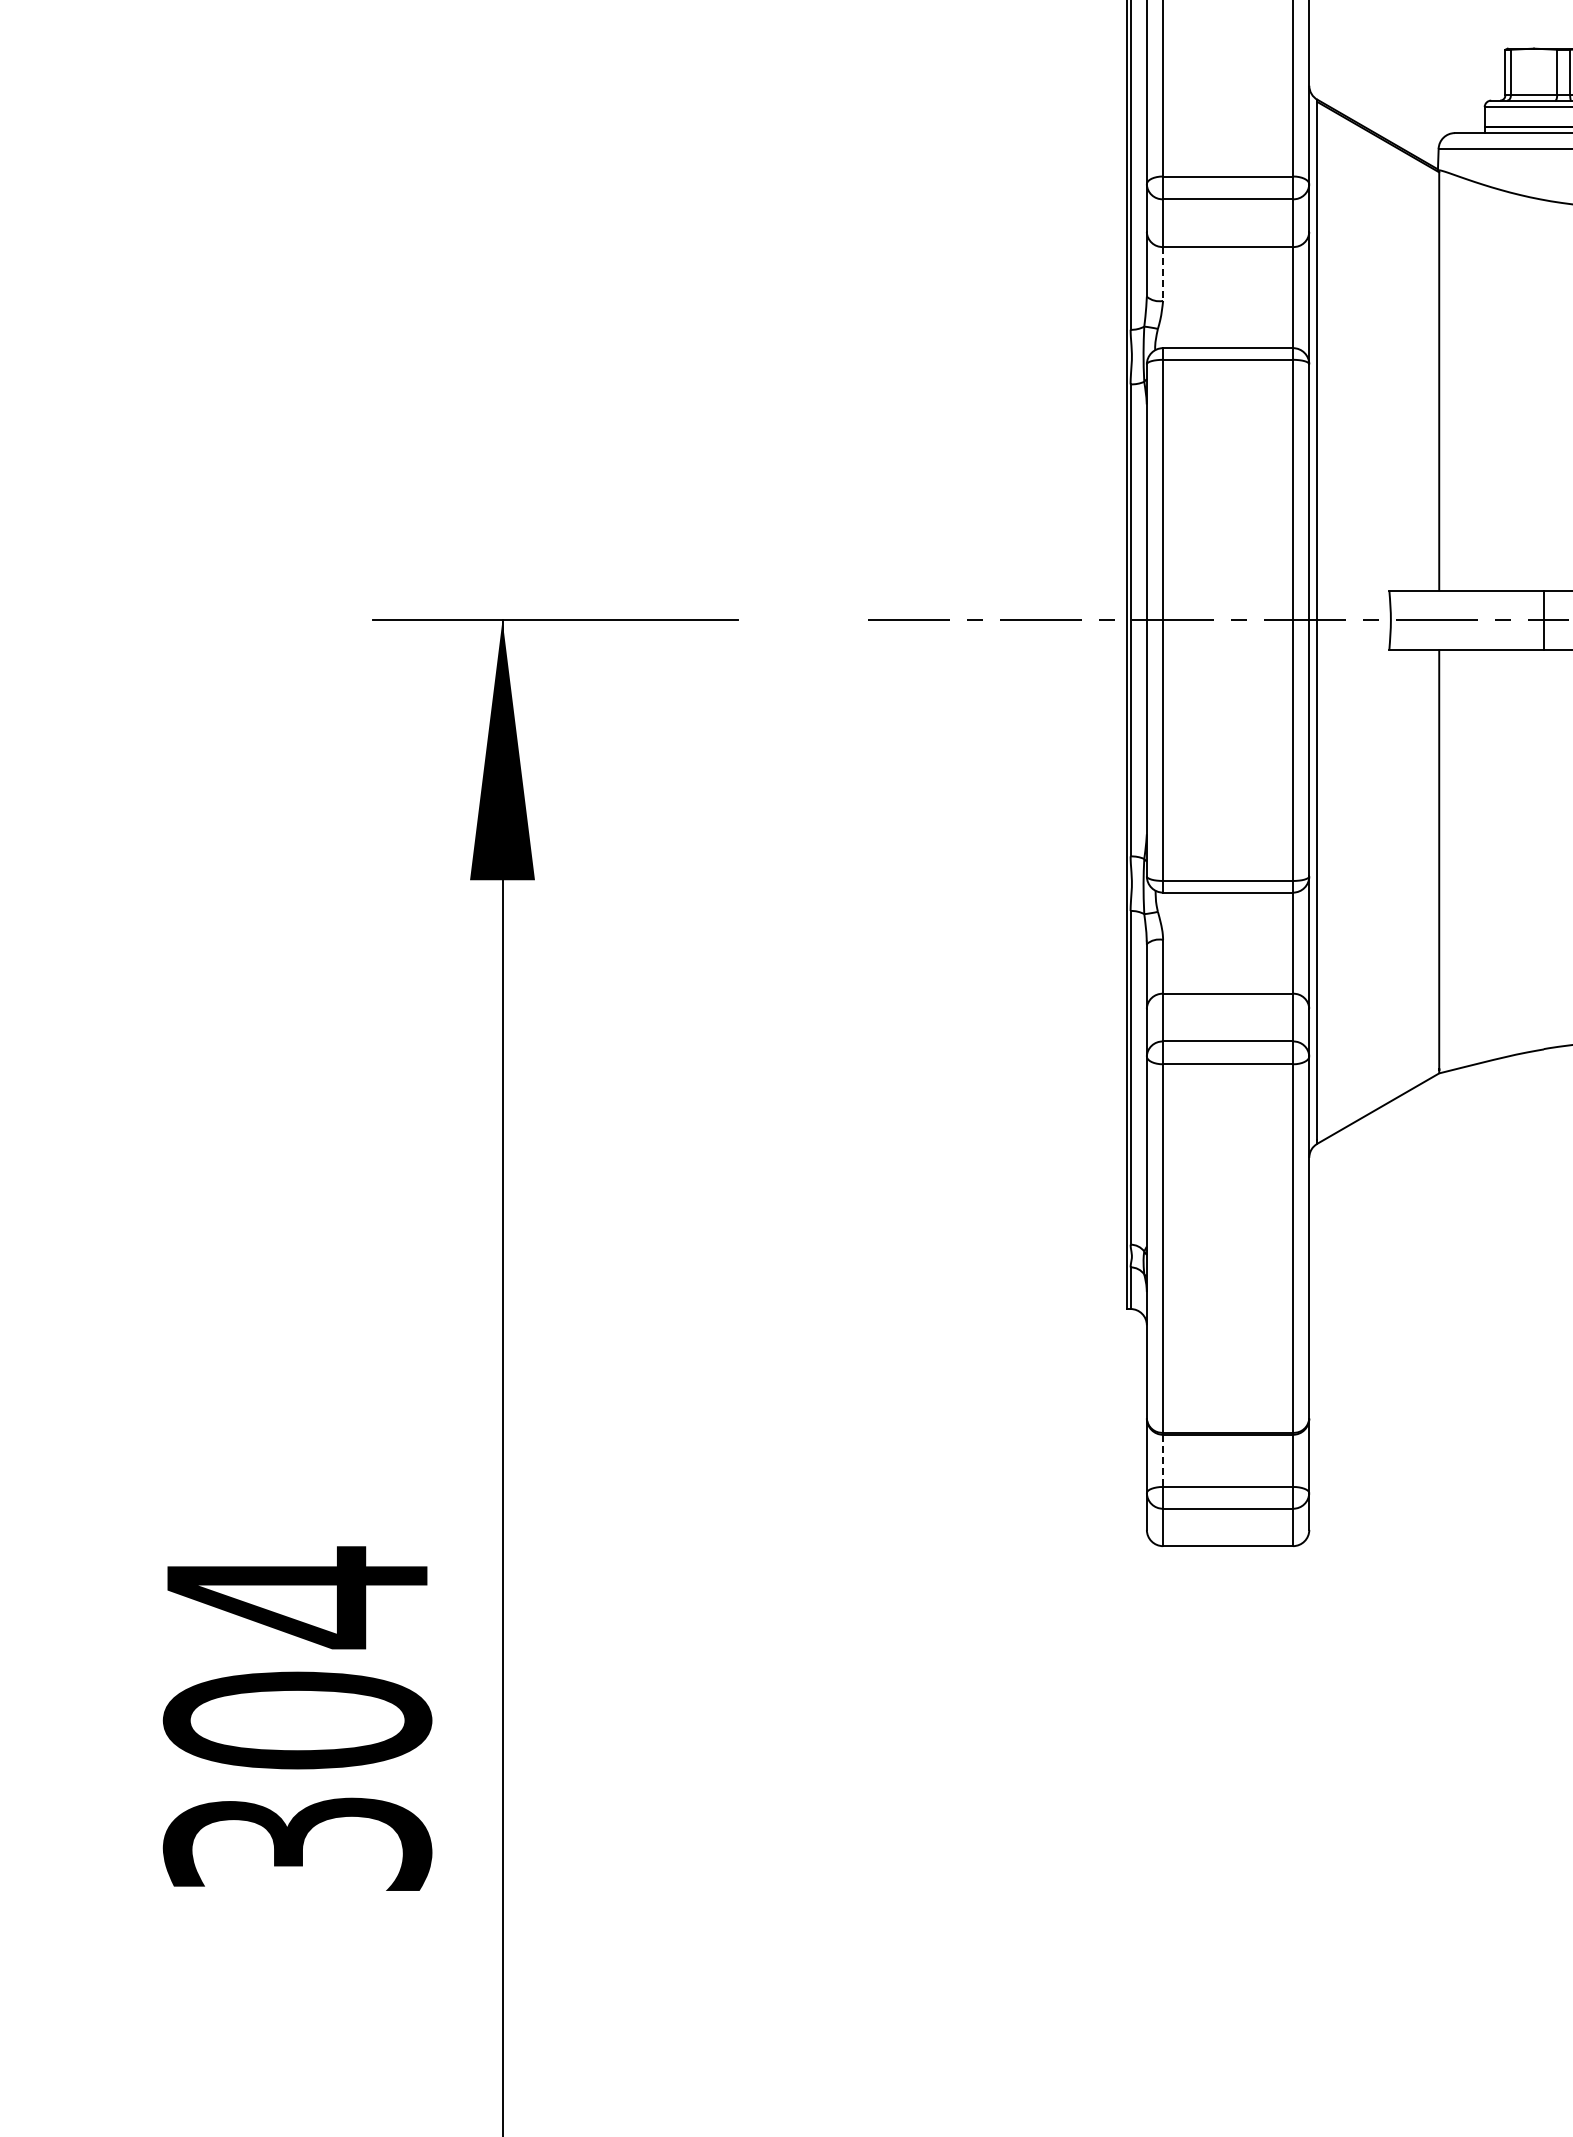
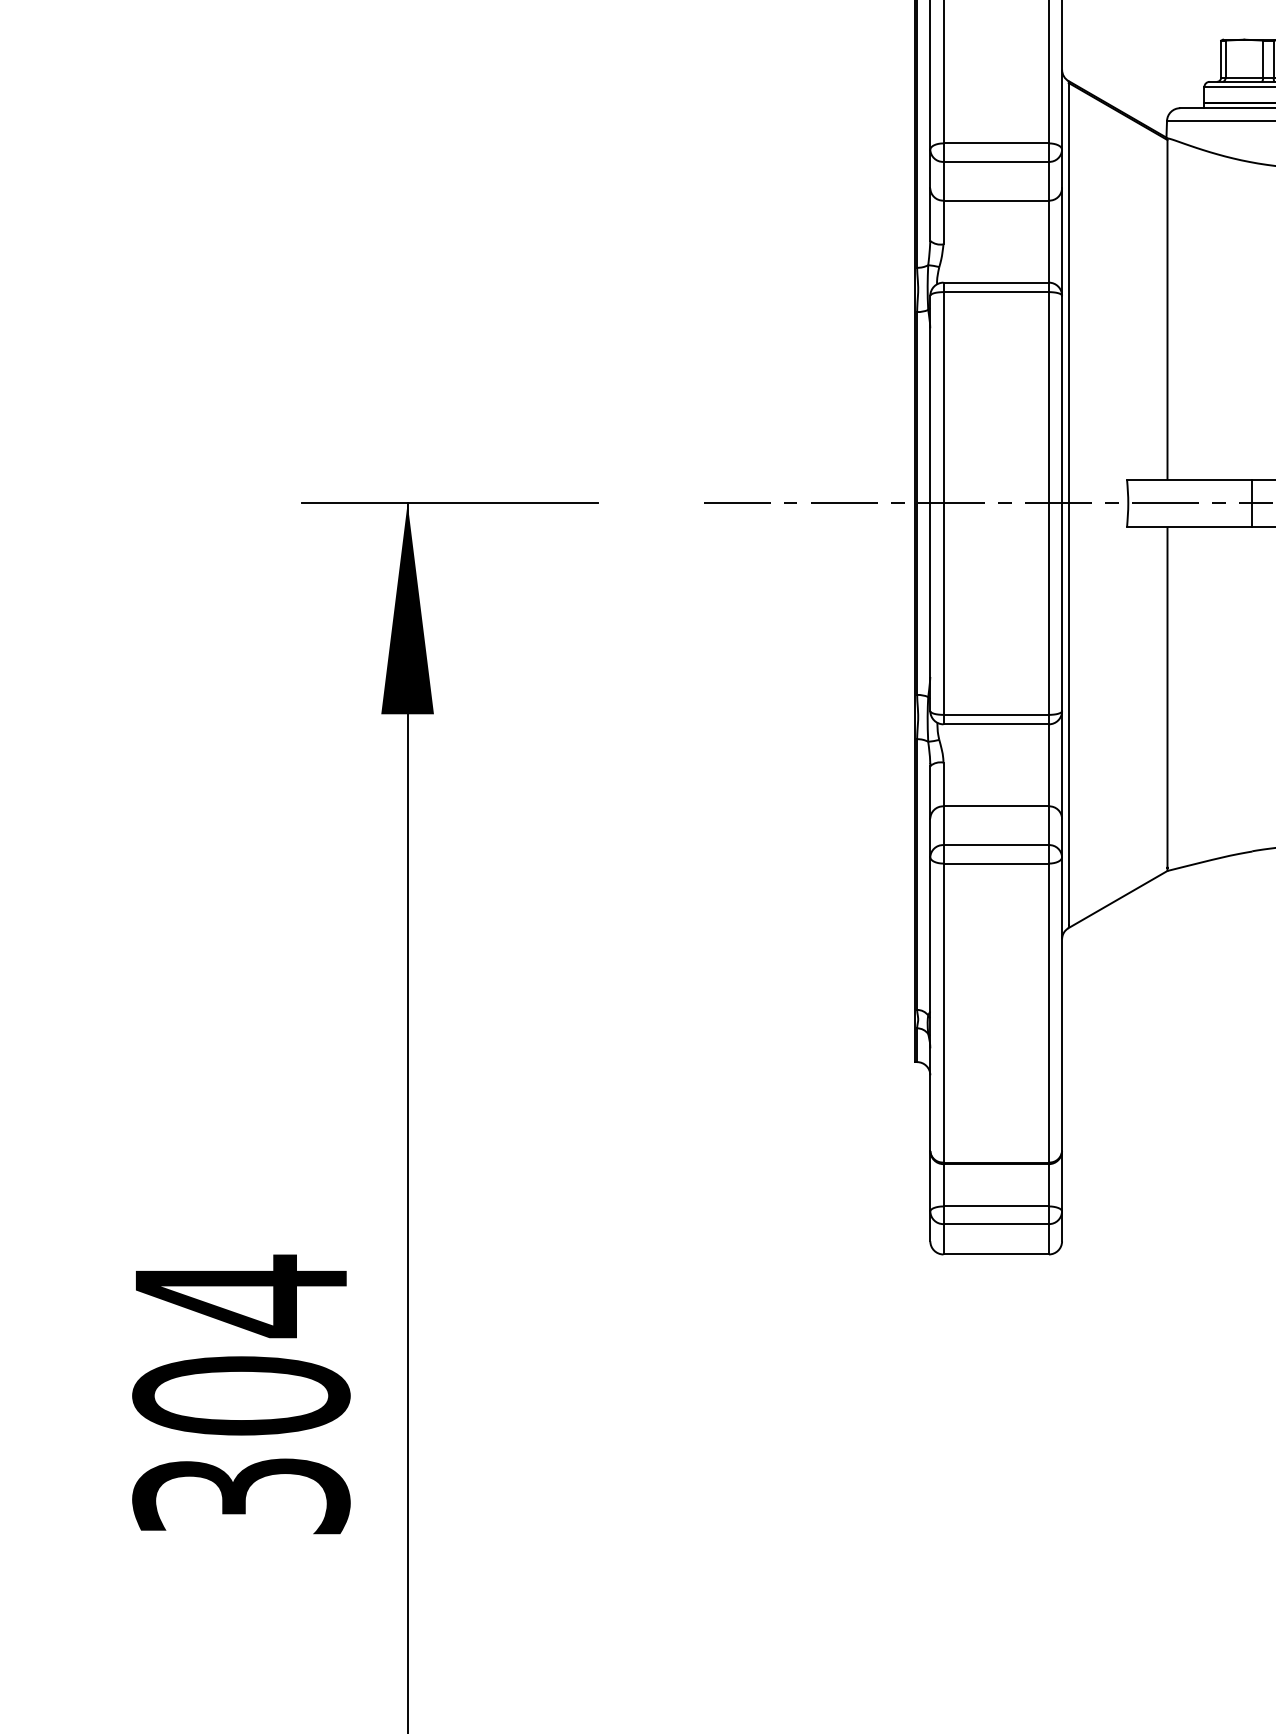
line: (1163, 273) -> (943, 222), dashed -> solid
line: (1163, 1461) -> (943, 1185), dashed -> solid

